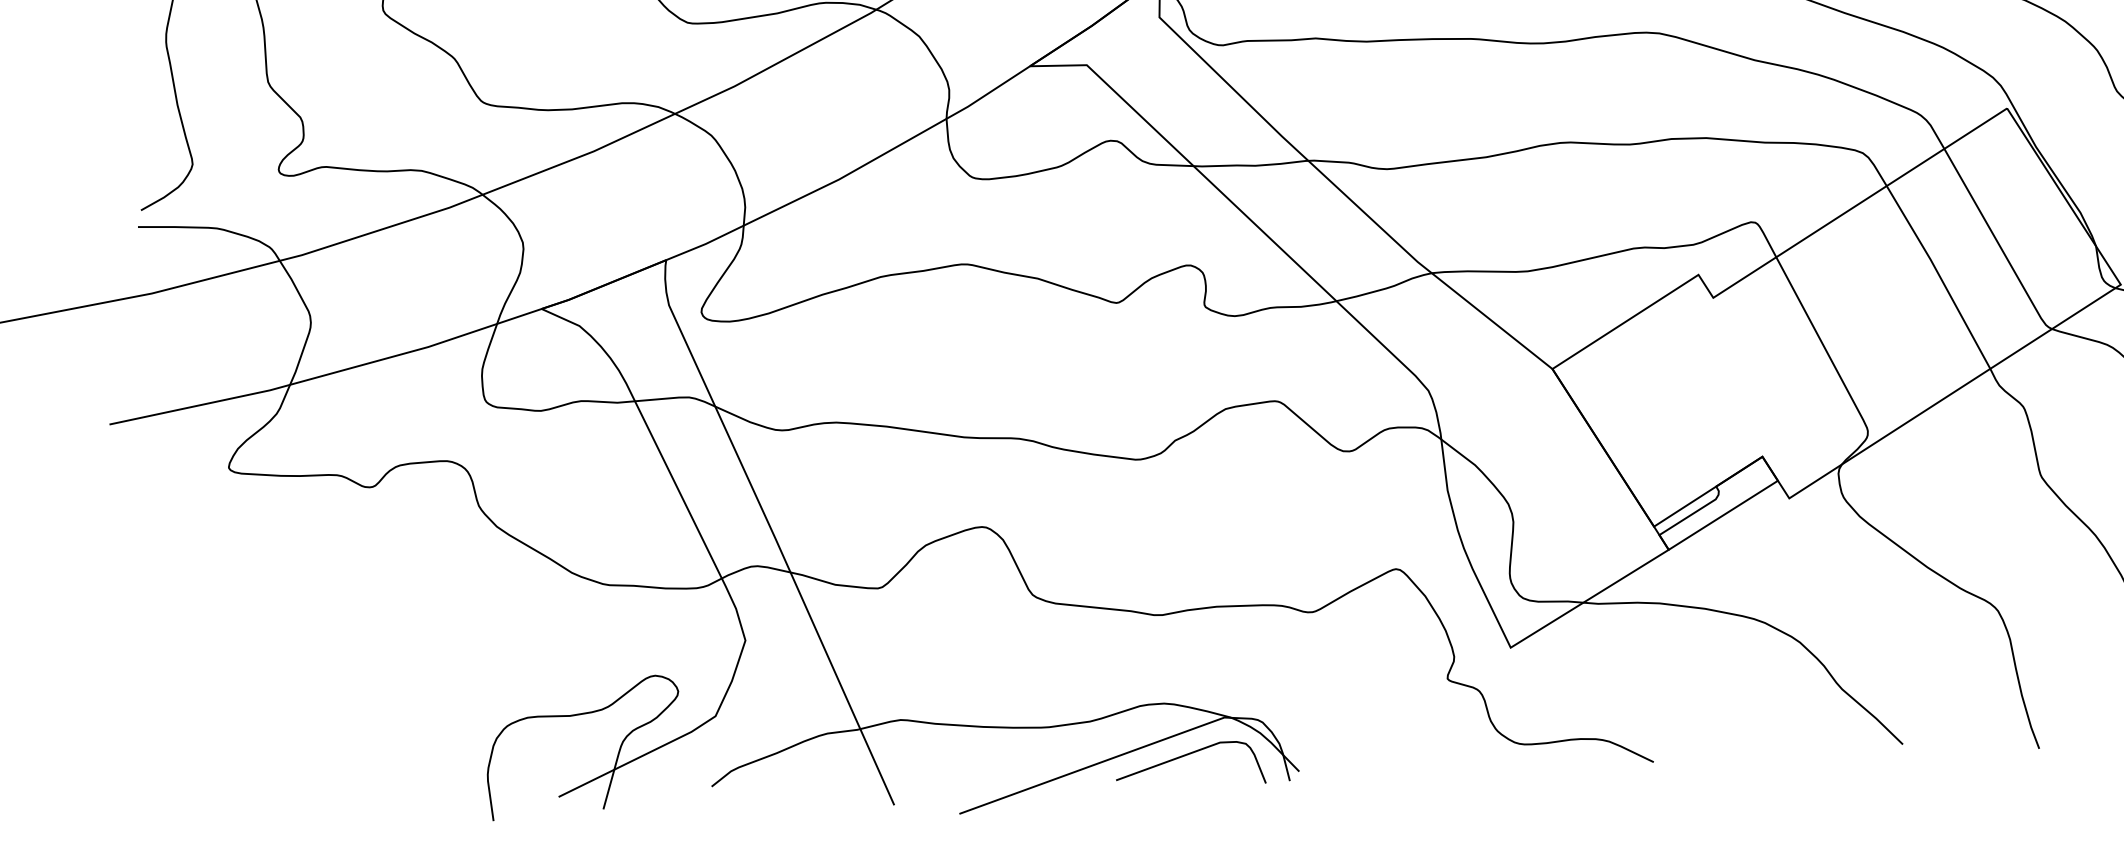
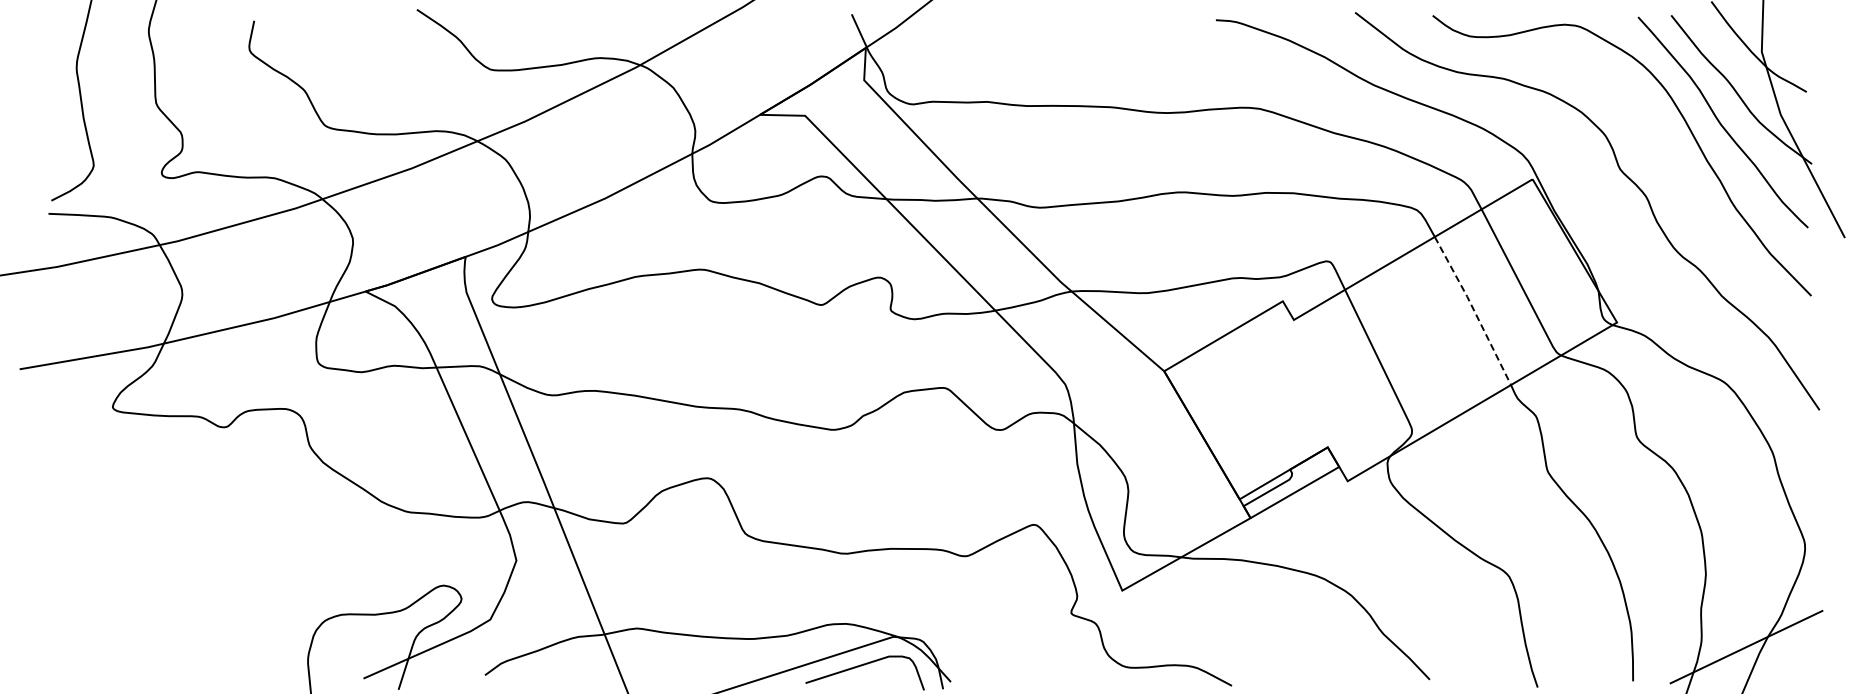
line: (1939, 276) -> (1473, 310), solid -> dashed

